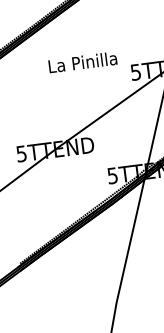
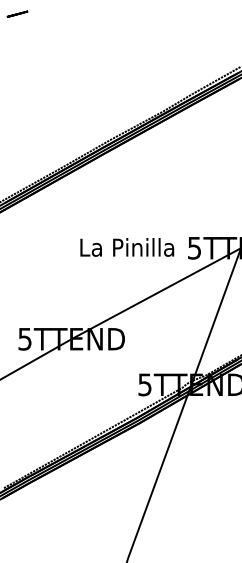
text: (83, 62) -> (127, 247), moved

